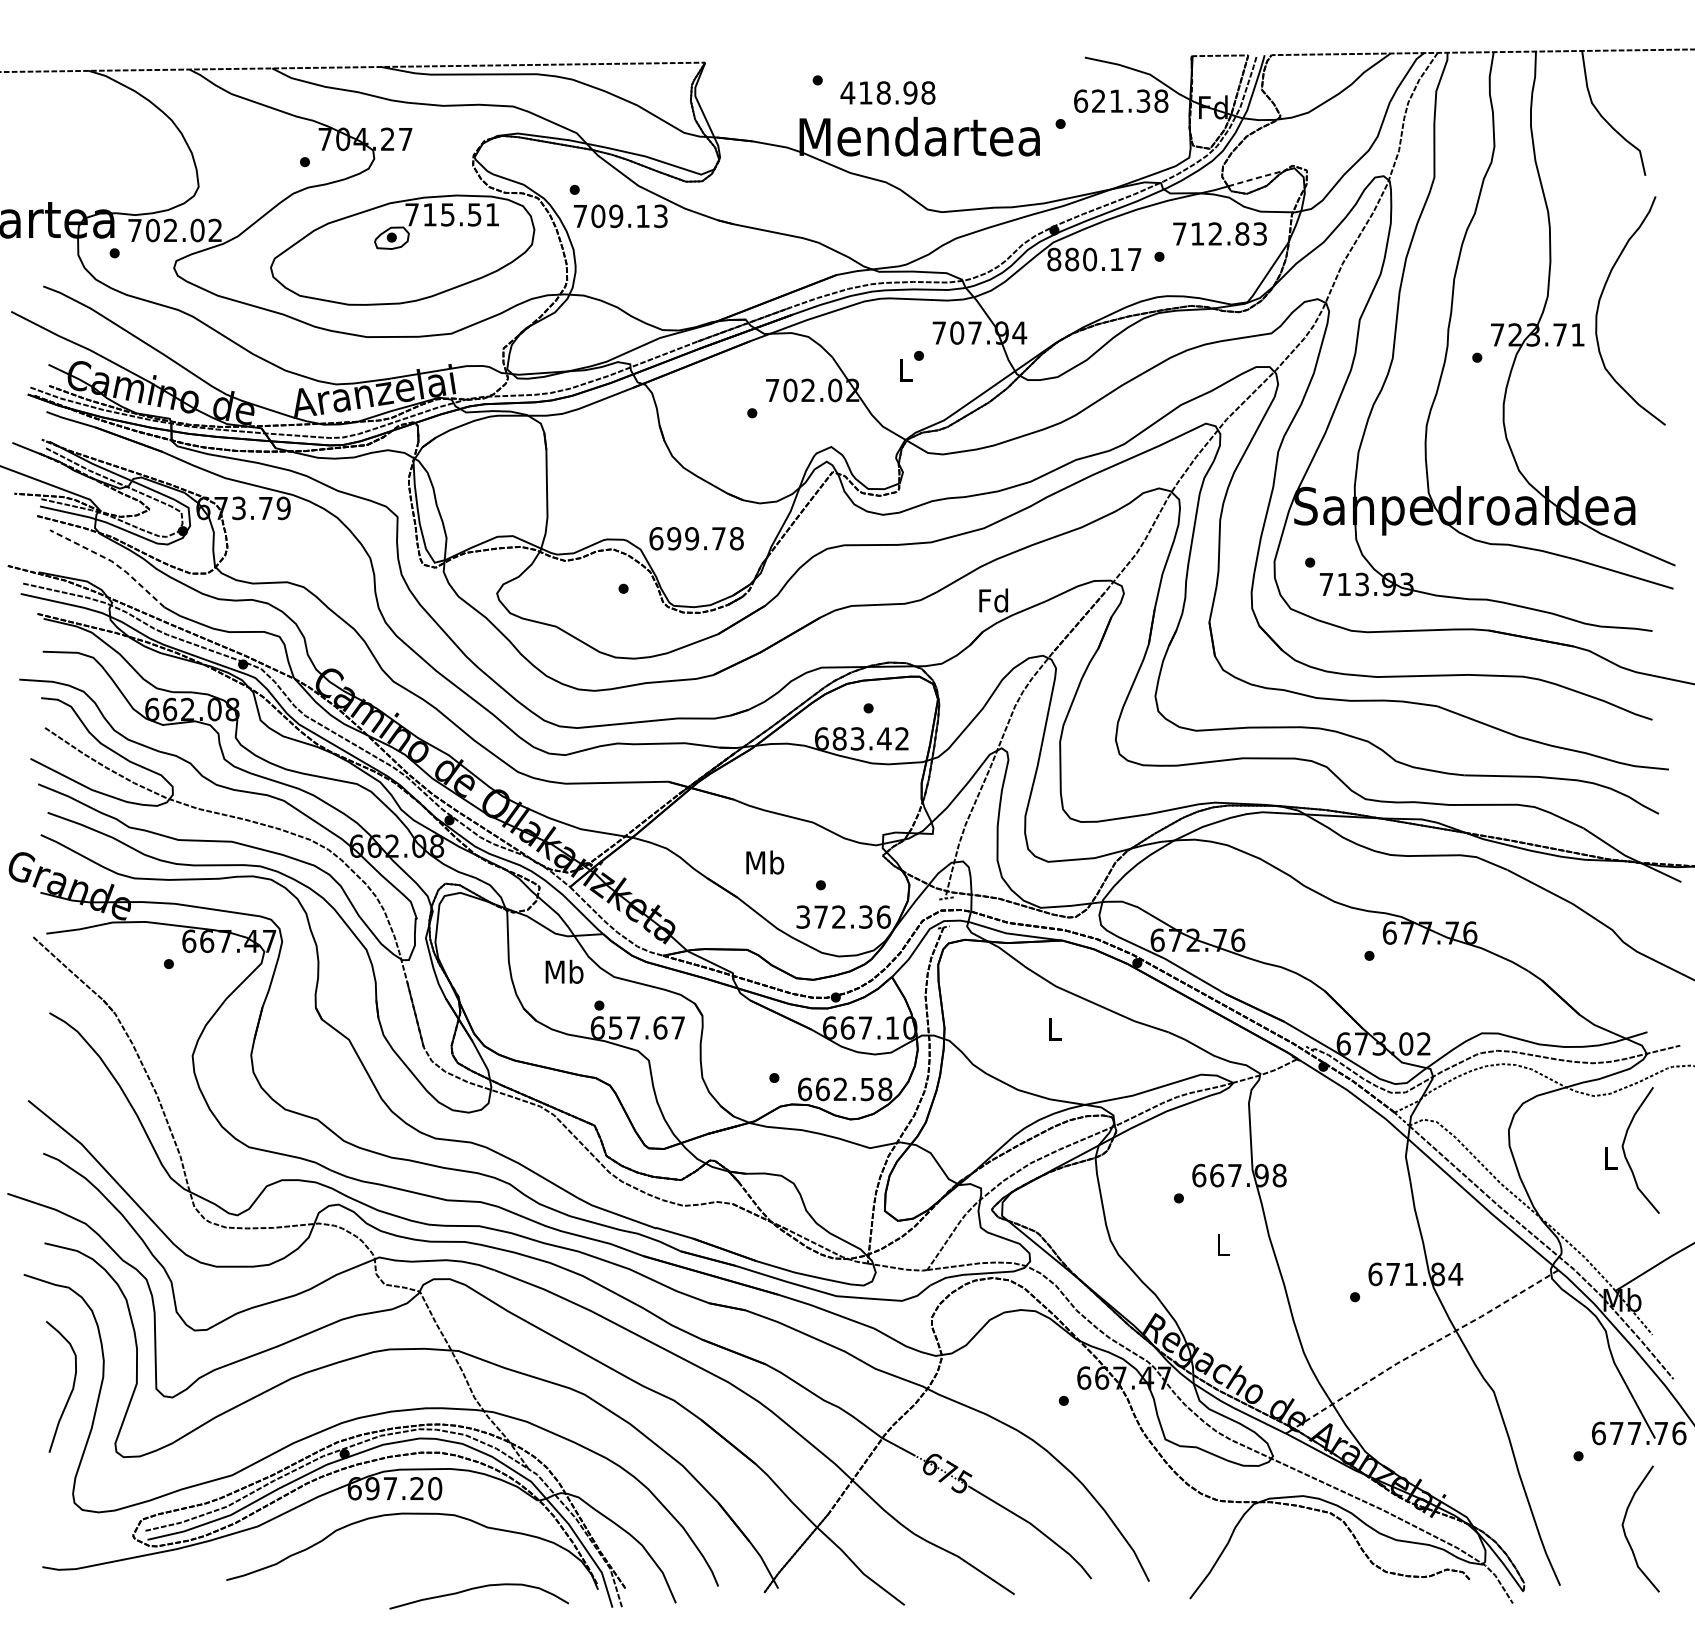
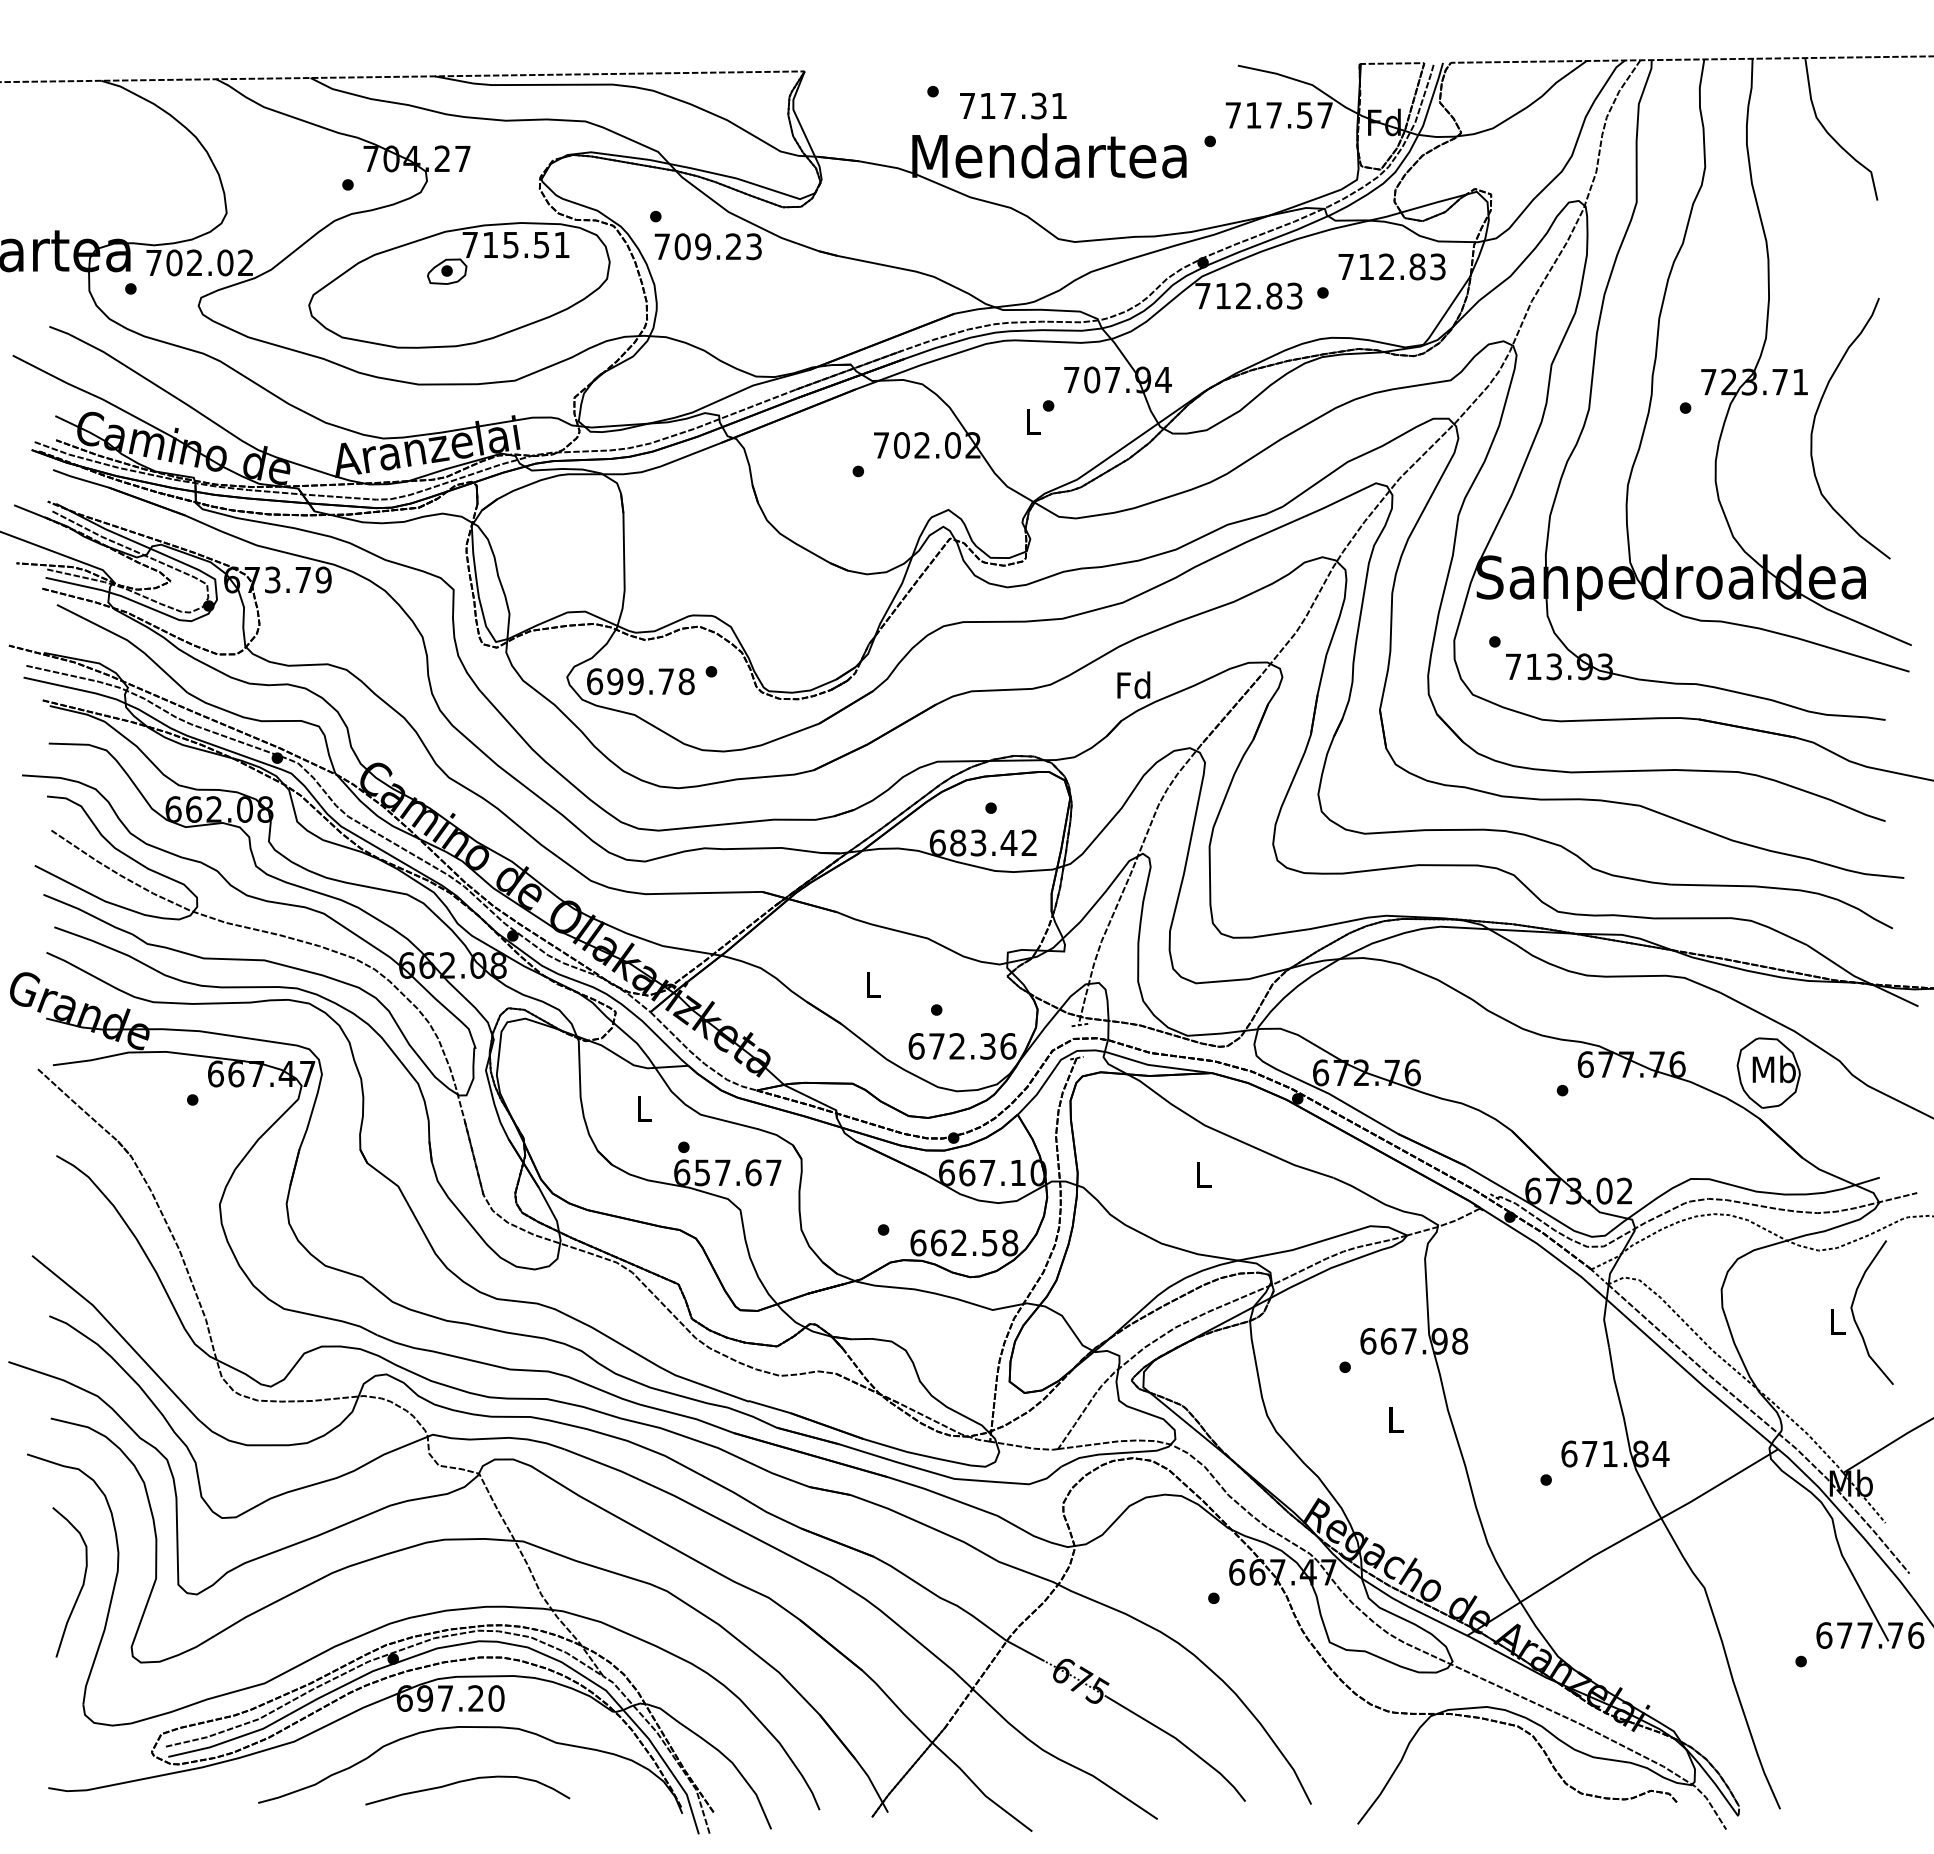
text: (888, 92) -> (1013, 105), 418.98 -> 717.31
text: (1121, 101) -> (1279, 115), 621.38 -> 717.57
line: (1257, 178) -> (1434, 203), dashed -> solid
text: (642, 216) -> (733, 246), 709.13 -> 709.23
text: (1094, 259) -> (1248, 295), 880.17 -> 712.83
curve: (1599, 303) -> (1815, 420), moved
text: (696, 538) -> (640, 681), moved
line: (112, 561) -> (128, 640), dashed -> solid
text: (764, 862) -> (872, 983), Mb -> L
text: (803, 917) -> (916, 1046), 372.36 -> 672.36
part: (1549, 940) -> (1768, 1072), added
text: (563, 971) -> (643, 1108), Mb -> L
line: (1425, 1348) -> (1626, 1538), dashed -> solid
curve: (1626, 1534) -> (1855, 1750), removed
curve: (478, 1588) -> (467, 1781), moved

